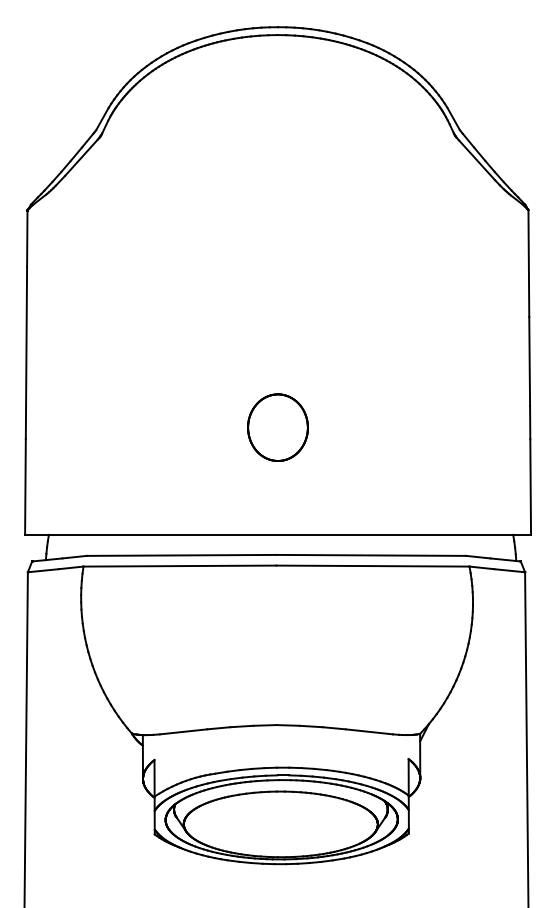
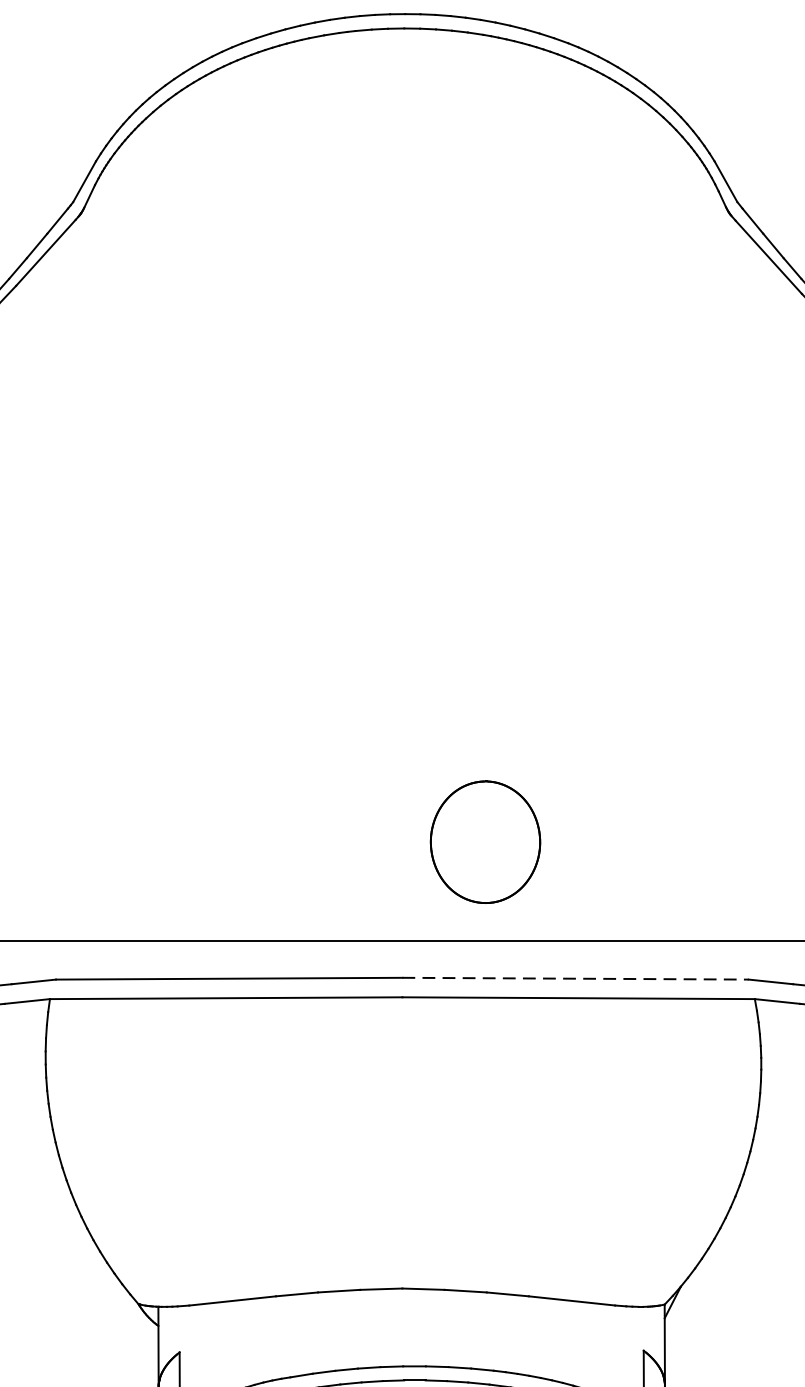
part: (277, 427) -> (484, 841), moved
line: (371, 555) -> (575, 978), solid -> dashed

